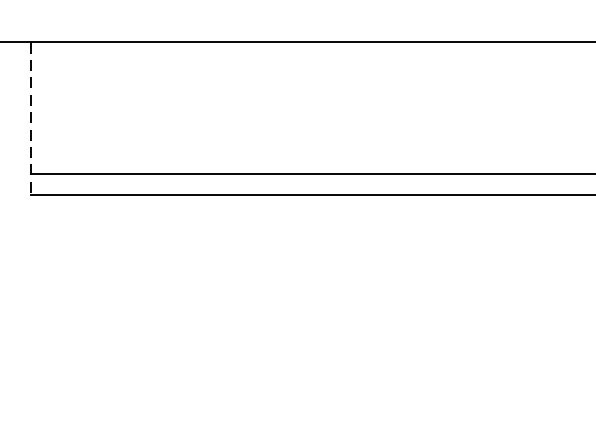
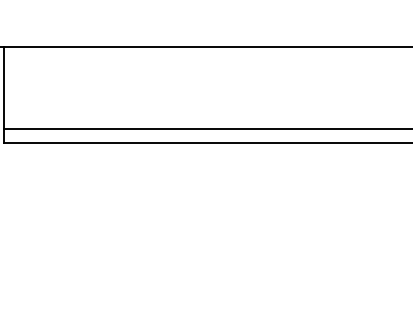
line: (31, 119) -> (4, 95), dashed -> solid

